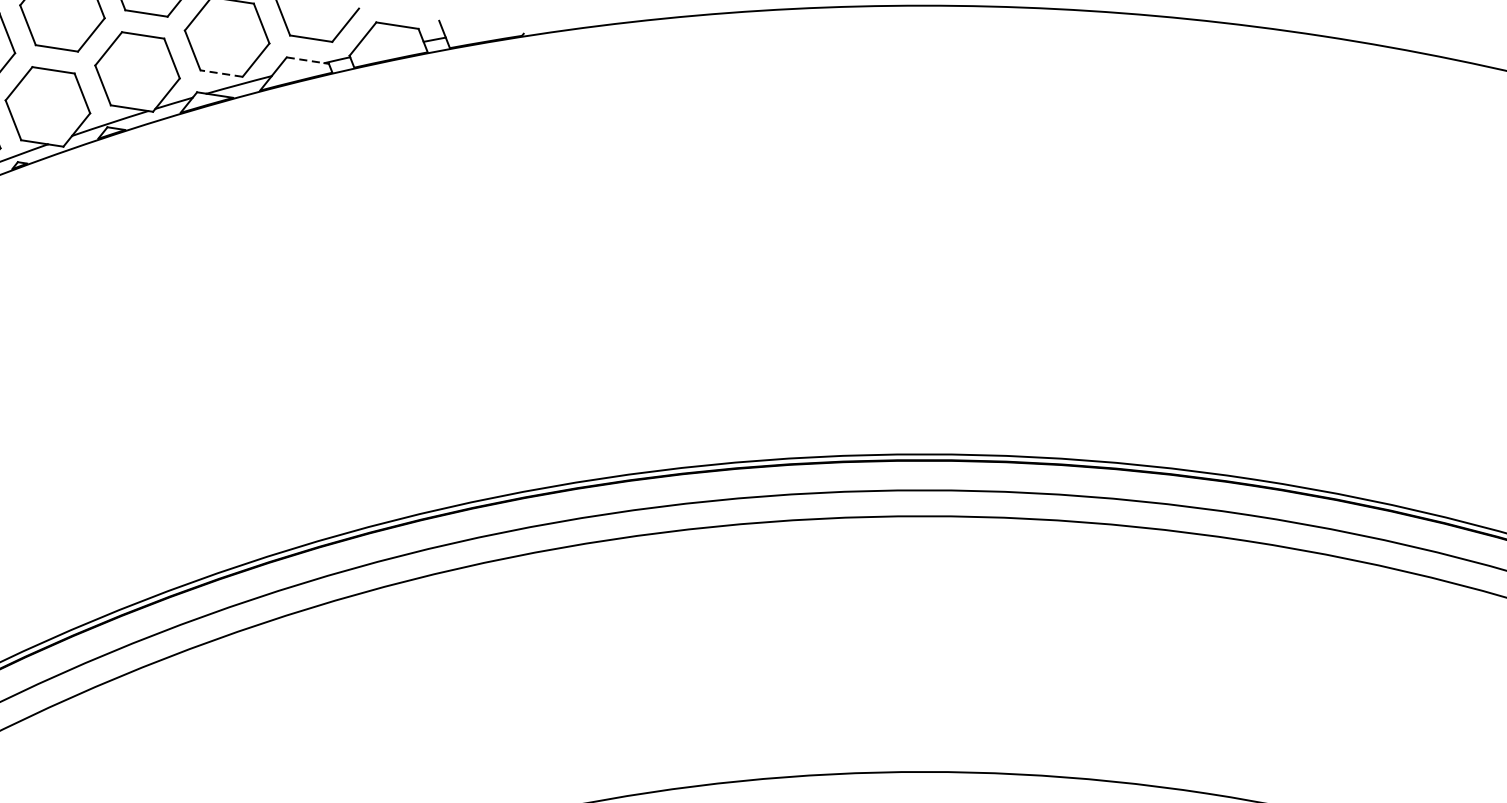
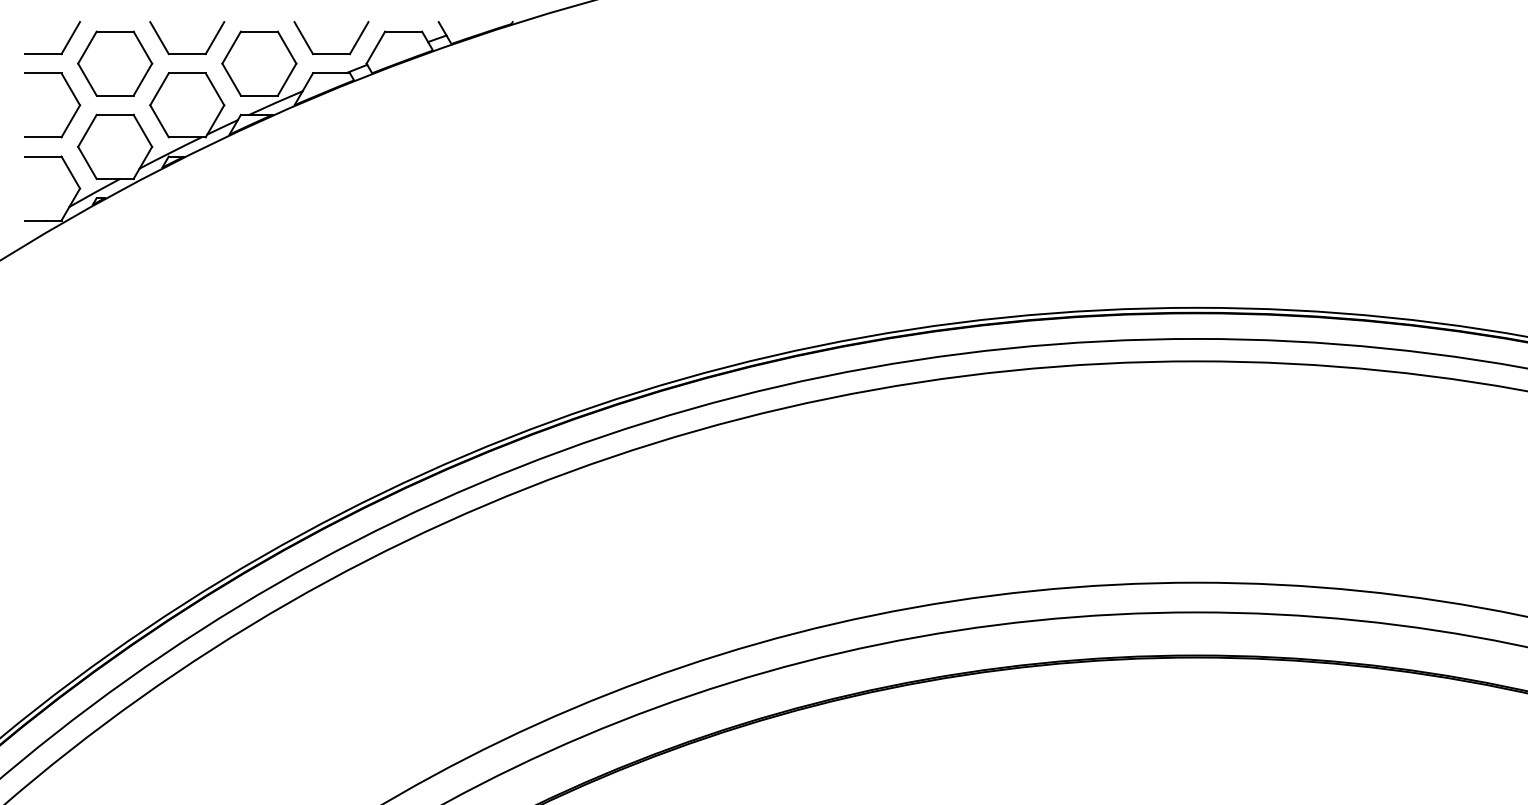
line: (306, 60) -> (330, 73), dashed -> solid
line: (220, 73) -> (258, 95), dashed -> solid

